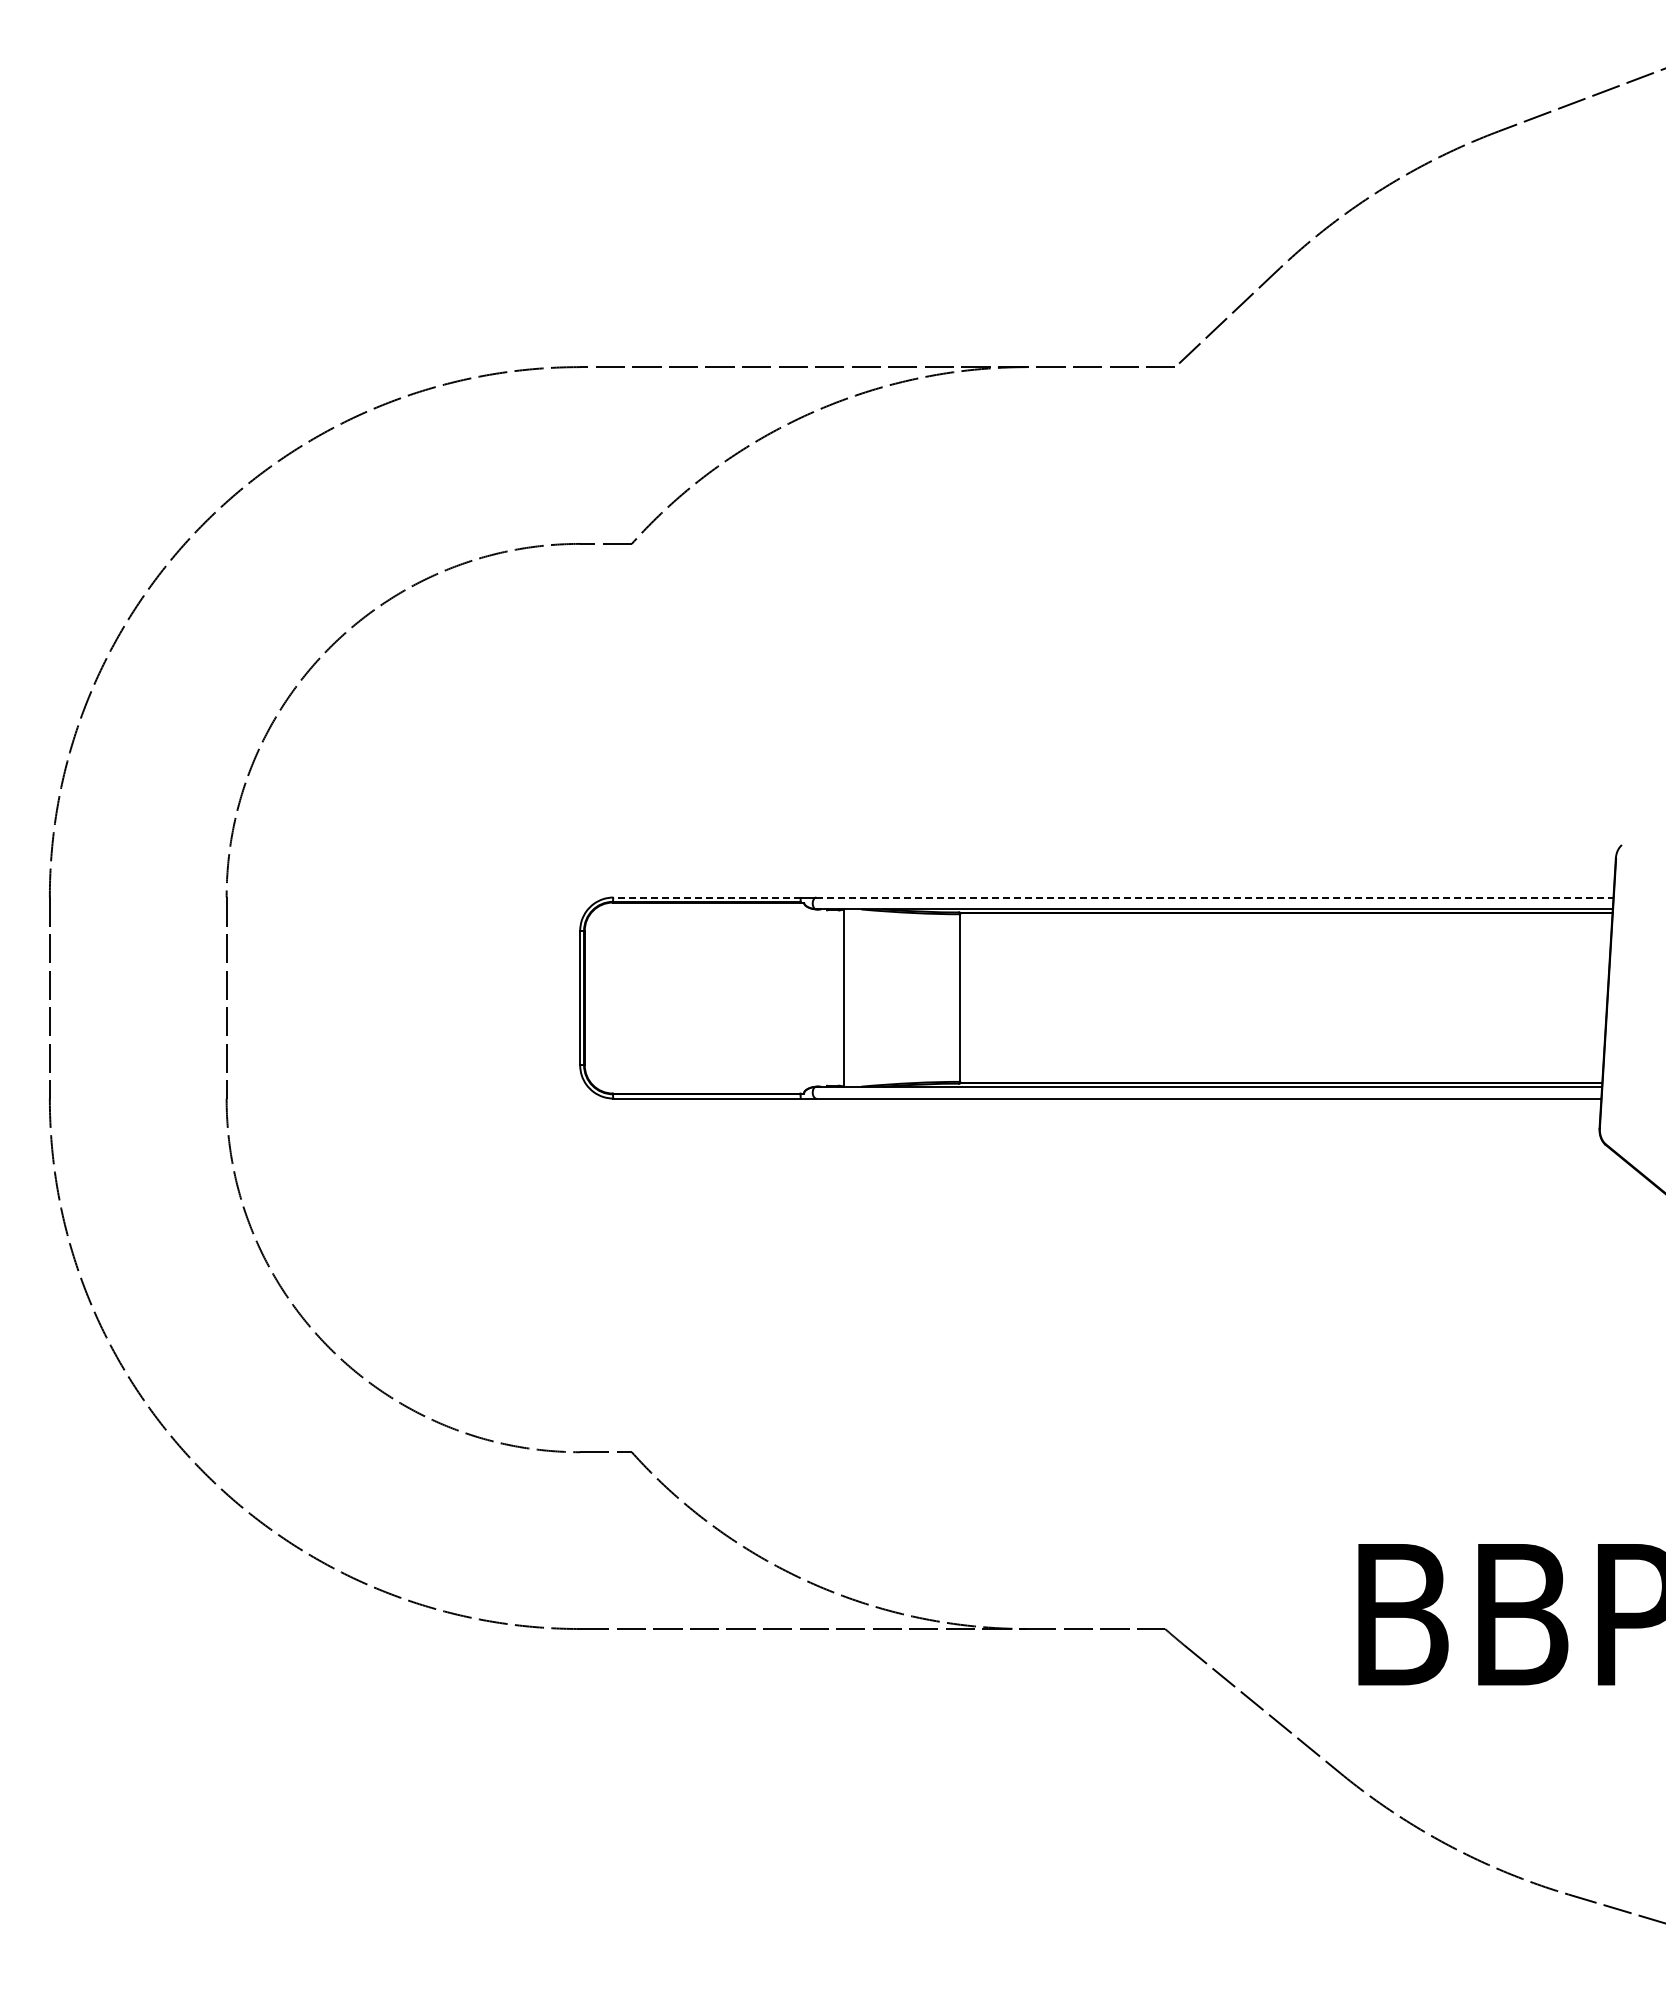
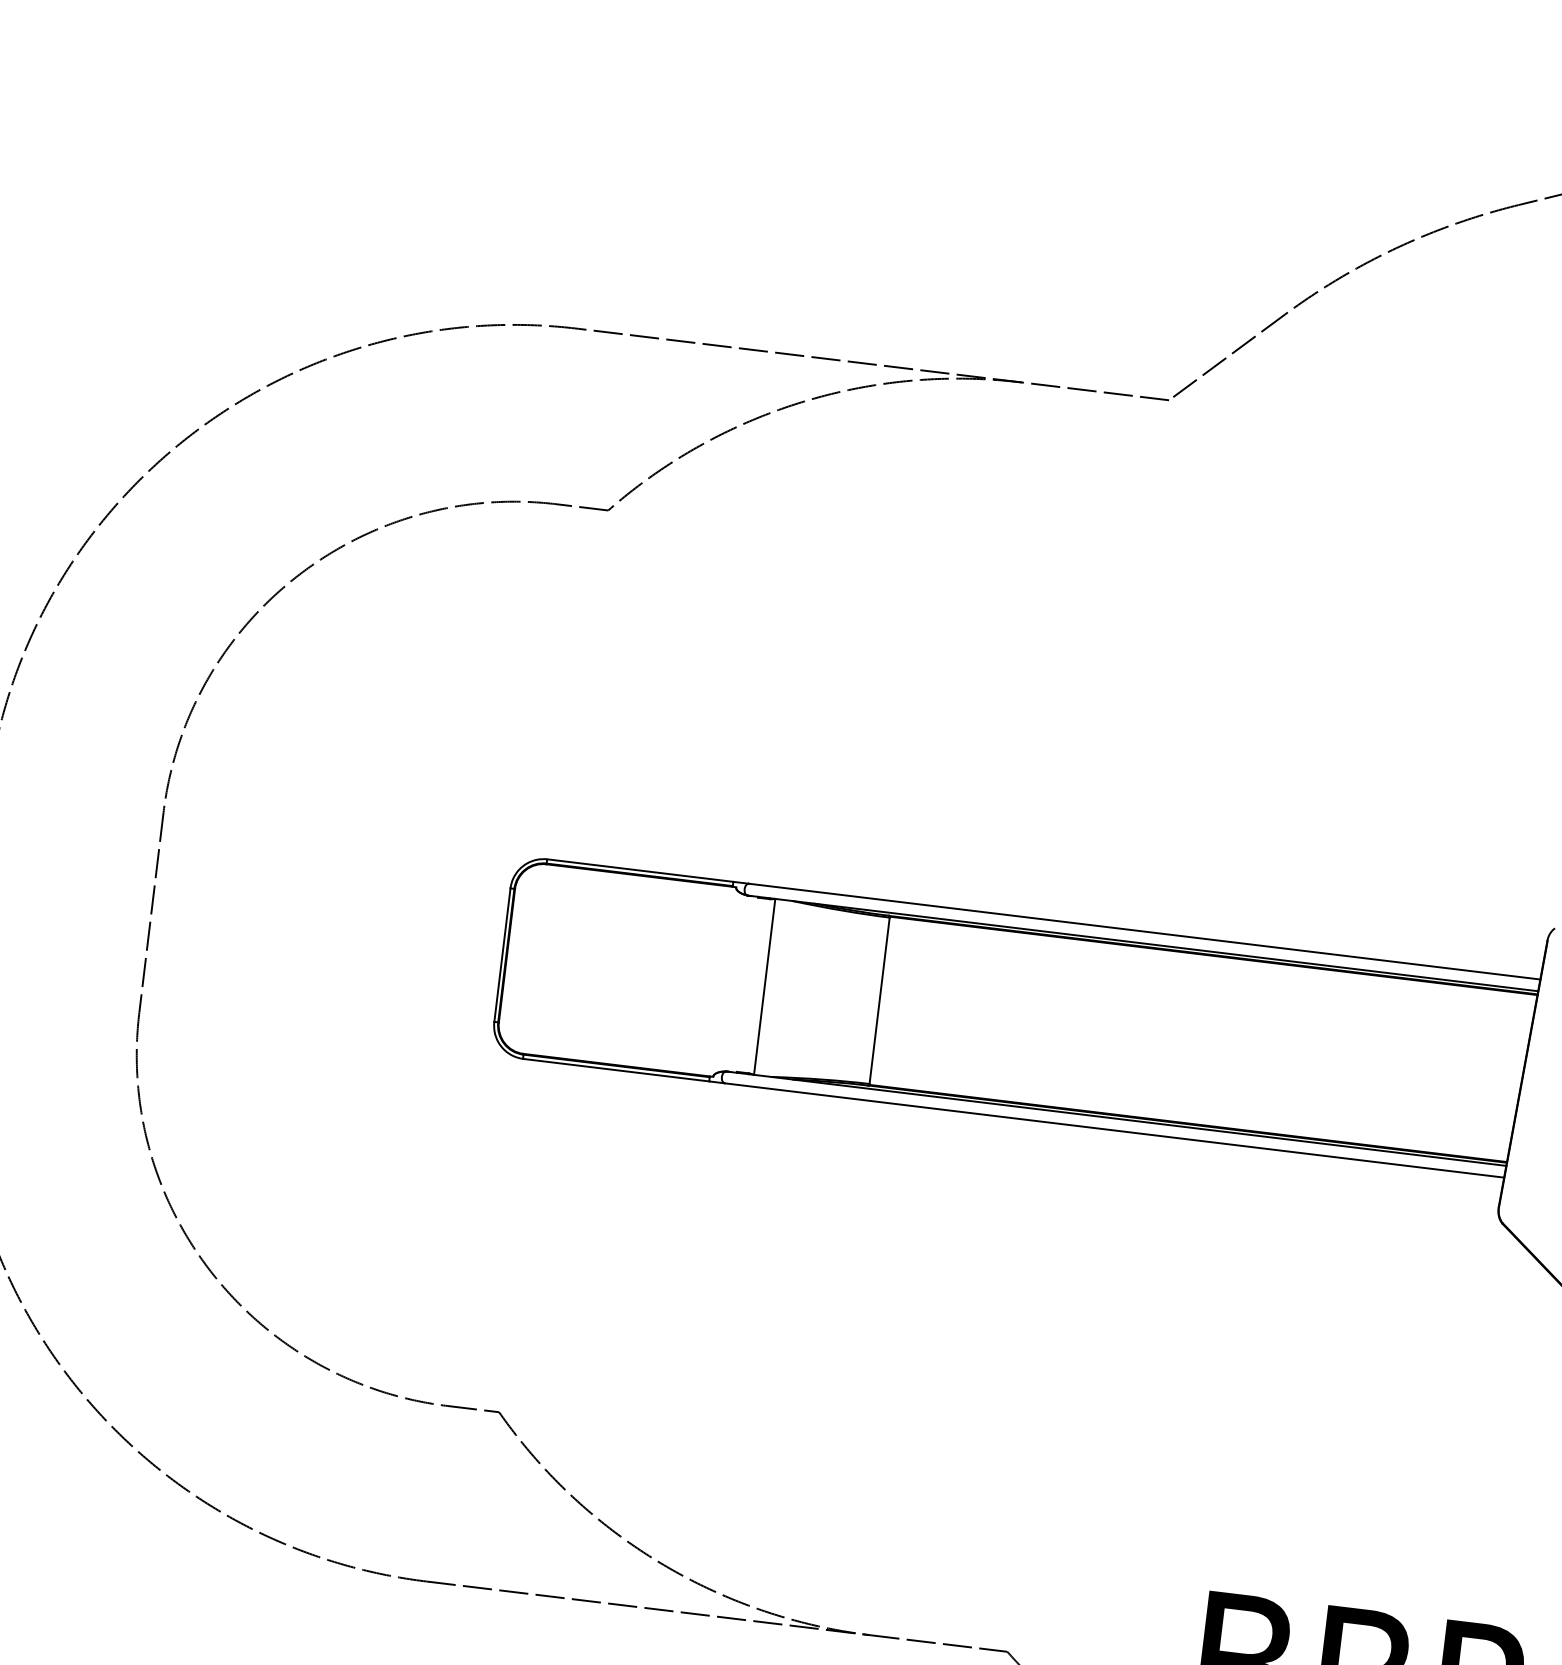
line: (707, 897) -> (640, 870), dashed -> solid
line: (1214, 897) -> (1144, 931), dashed -> solid

